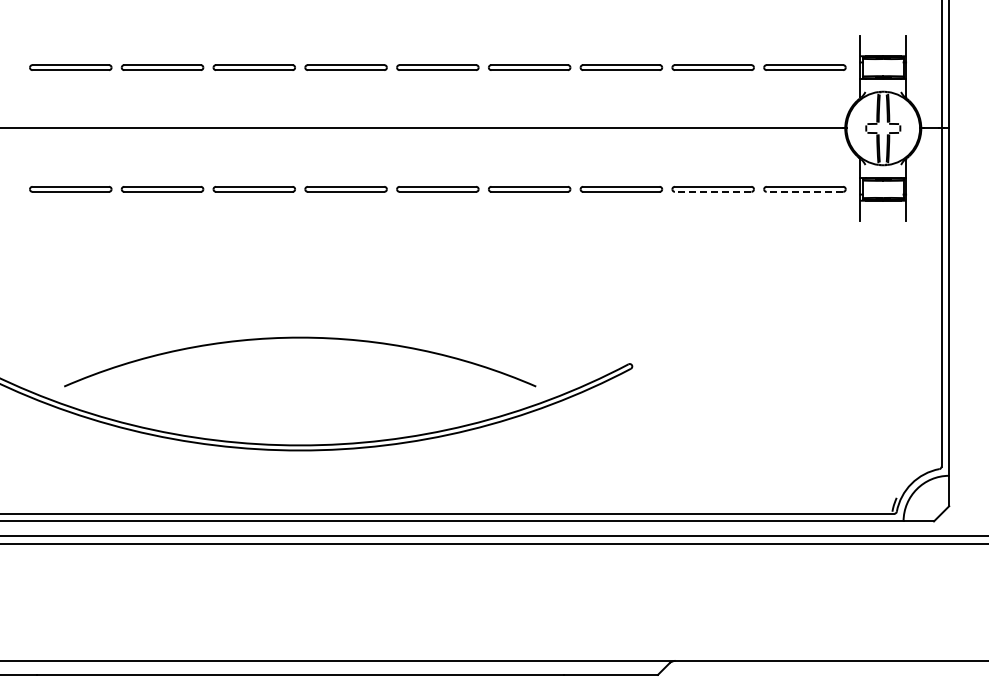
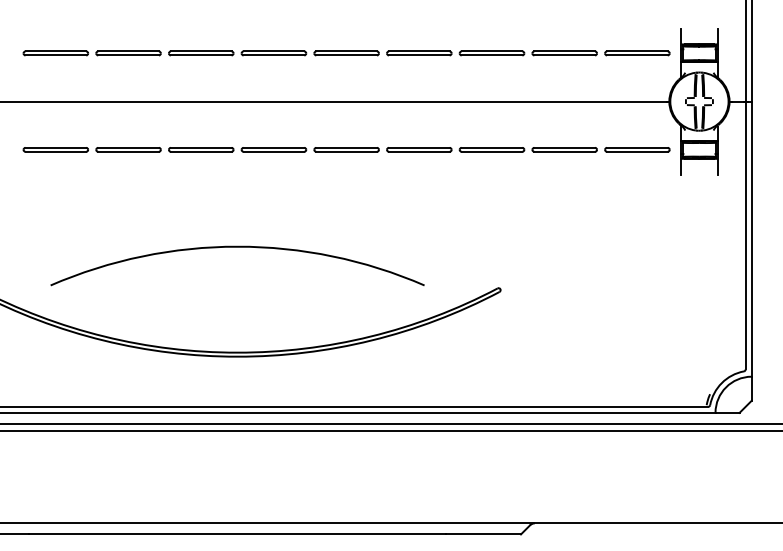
line: (712, 191) -> (564, 151), dashed -> solid
line: (804, 191) -> (637, 151), dashed -> solid
arc: (300, 338) -> (237, 247), moved

